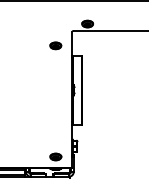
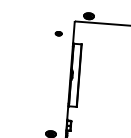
part: (55, 45) -> (58, 33), size x0.6

